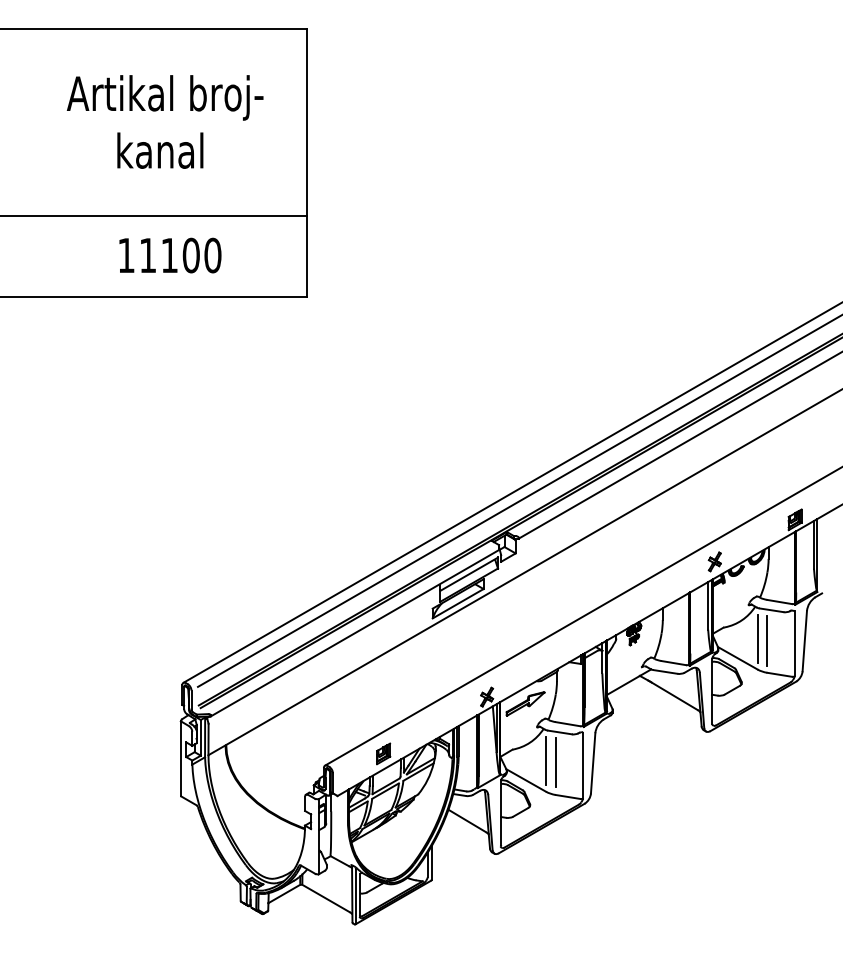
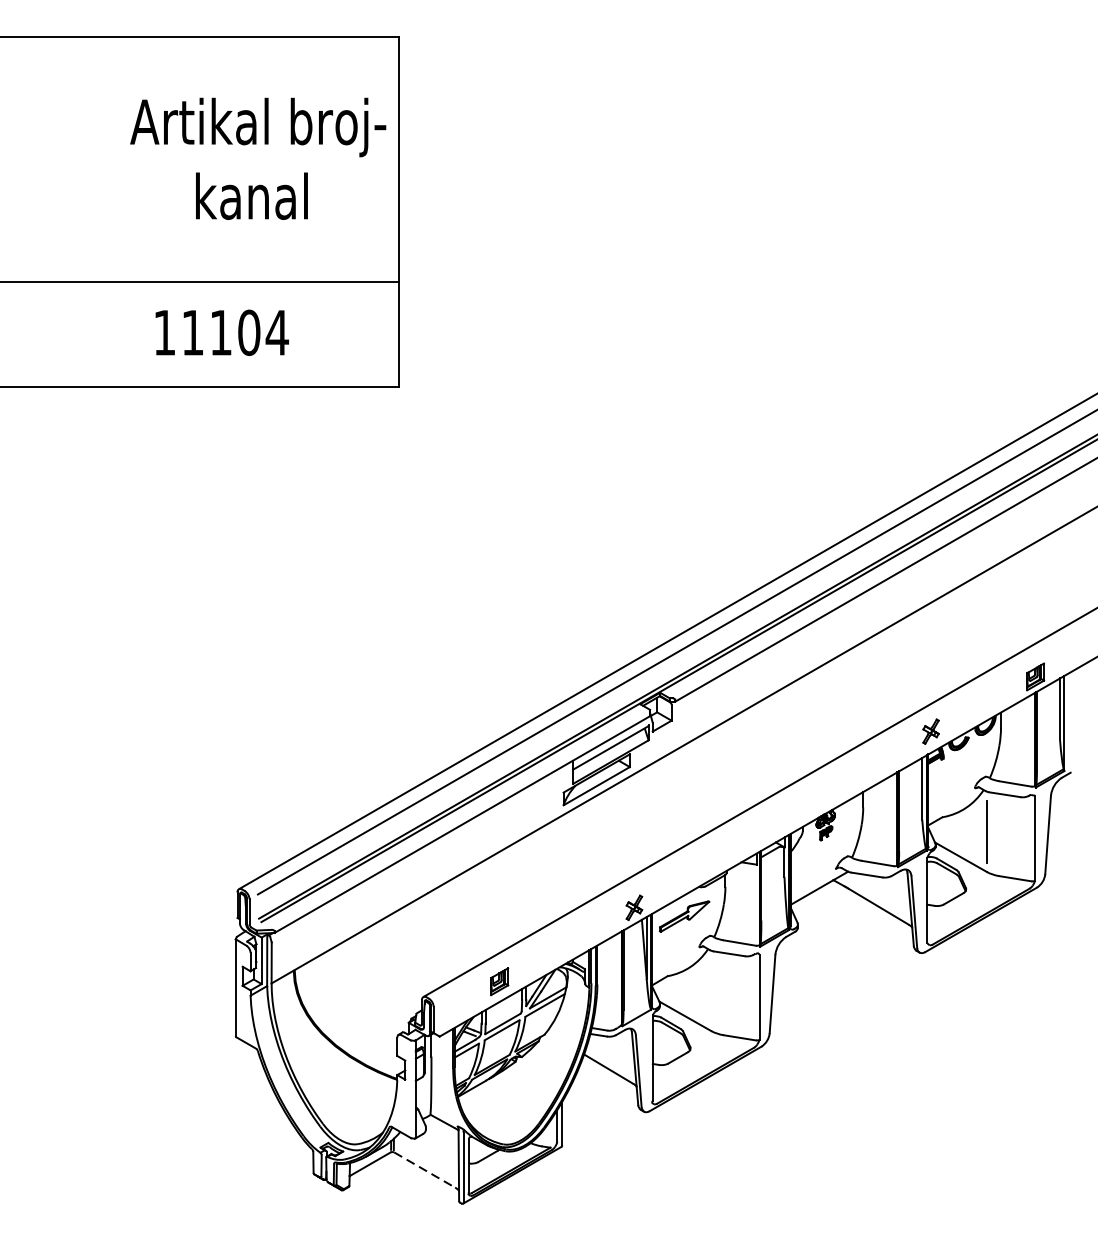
text: (164, 121) -> (257, 158), moved
text: (212, 255) -> (276, 332), 11100 -> 11104
line: (767, 640) -> (999, 834), removed
line: (546, 760) -> (711, 990), removed
line: (555, 762) -> (723, 992), removed
line: (326, 898) -> (425, 1170), solid -> dashed

